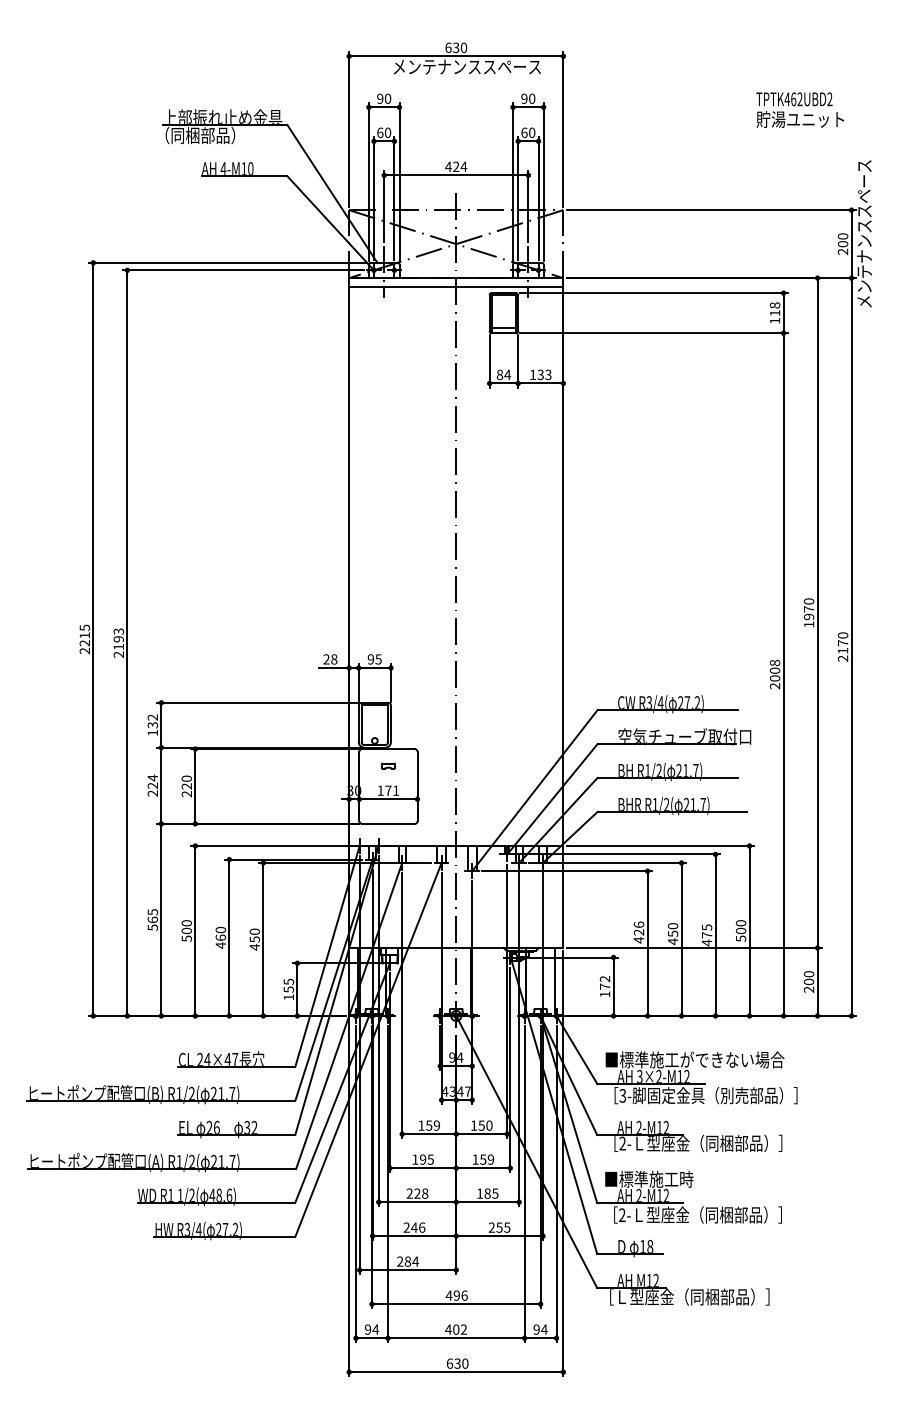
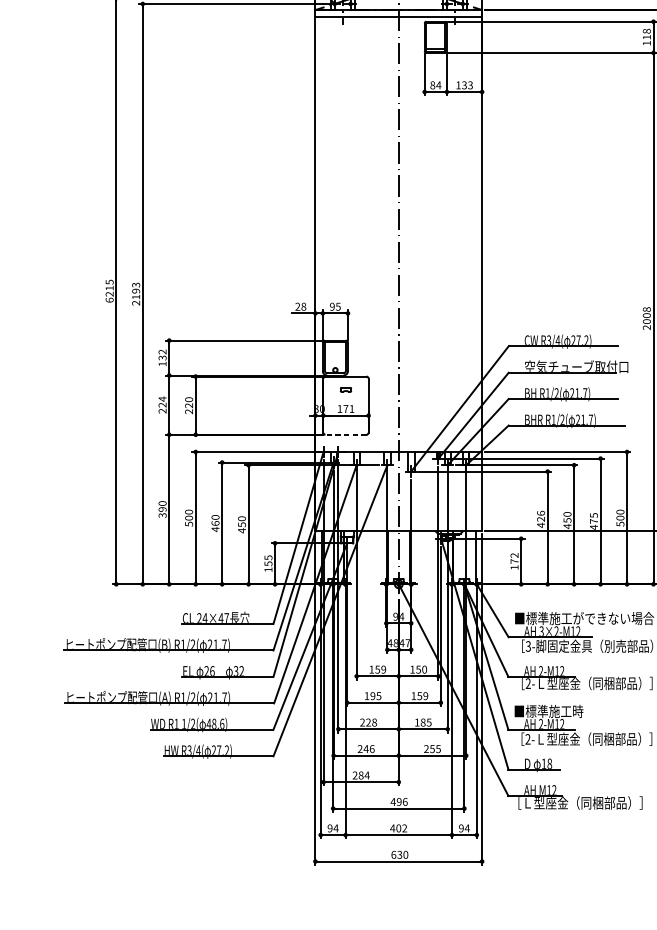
text: (84, 650) -> (109, 299), 2215 -> 6215
line: (387, 823) -> (345, 434), solid -> dashed
text: (152, 919) -> (162, 509), 565 -> 390
text: (451, 1091) -> (395, 643), 43 -> 48

